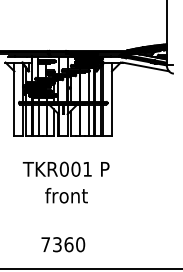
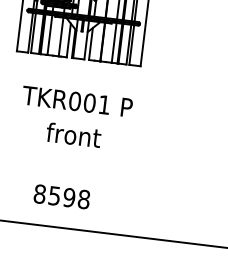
text: (63, 244) -> (62, 196), 7360 -> 8598

